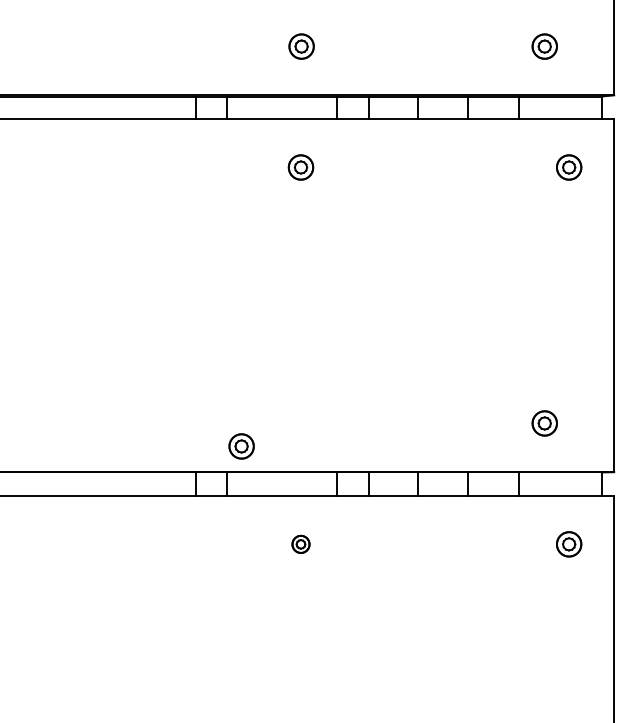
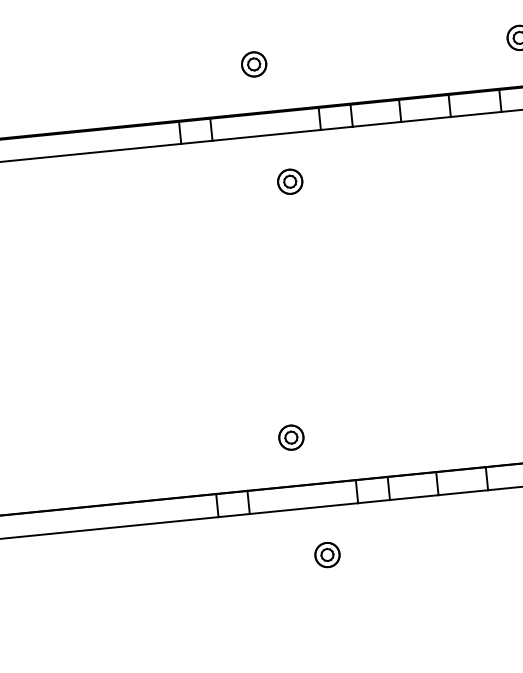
part: (301, 46) -> (254, 64), moved
part: (241, 446) -> (291, 437), moved
part: (300, 544) -> (326, 555), size x1.43

